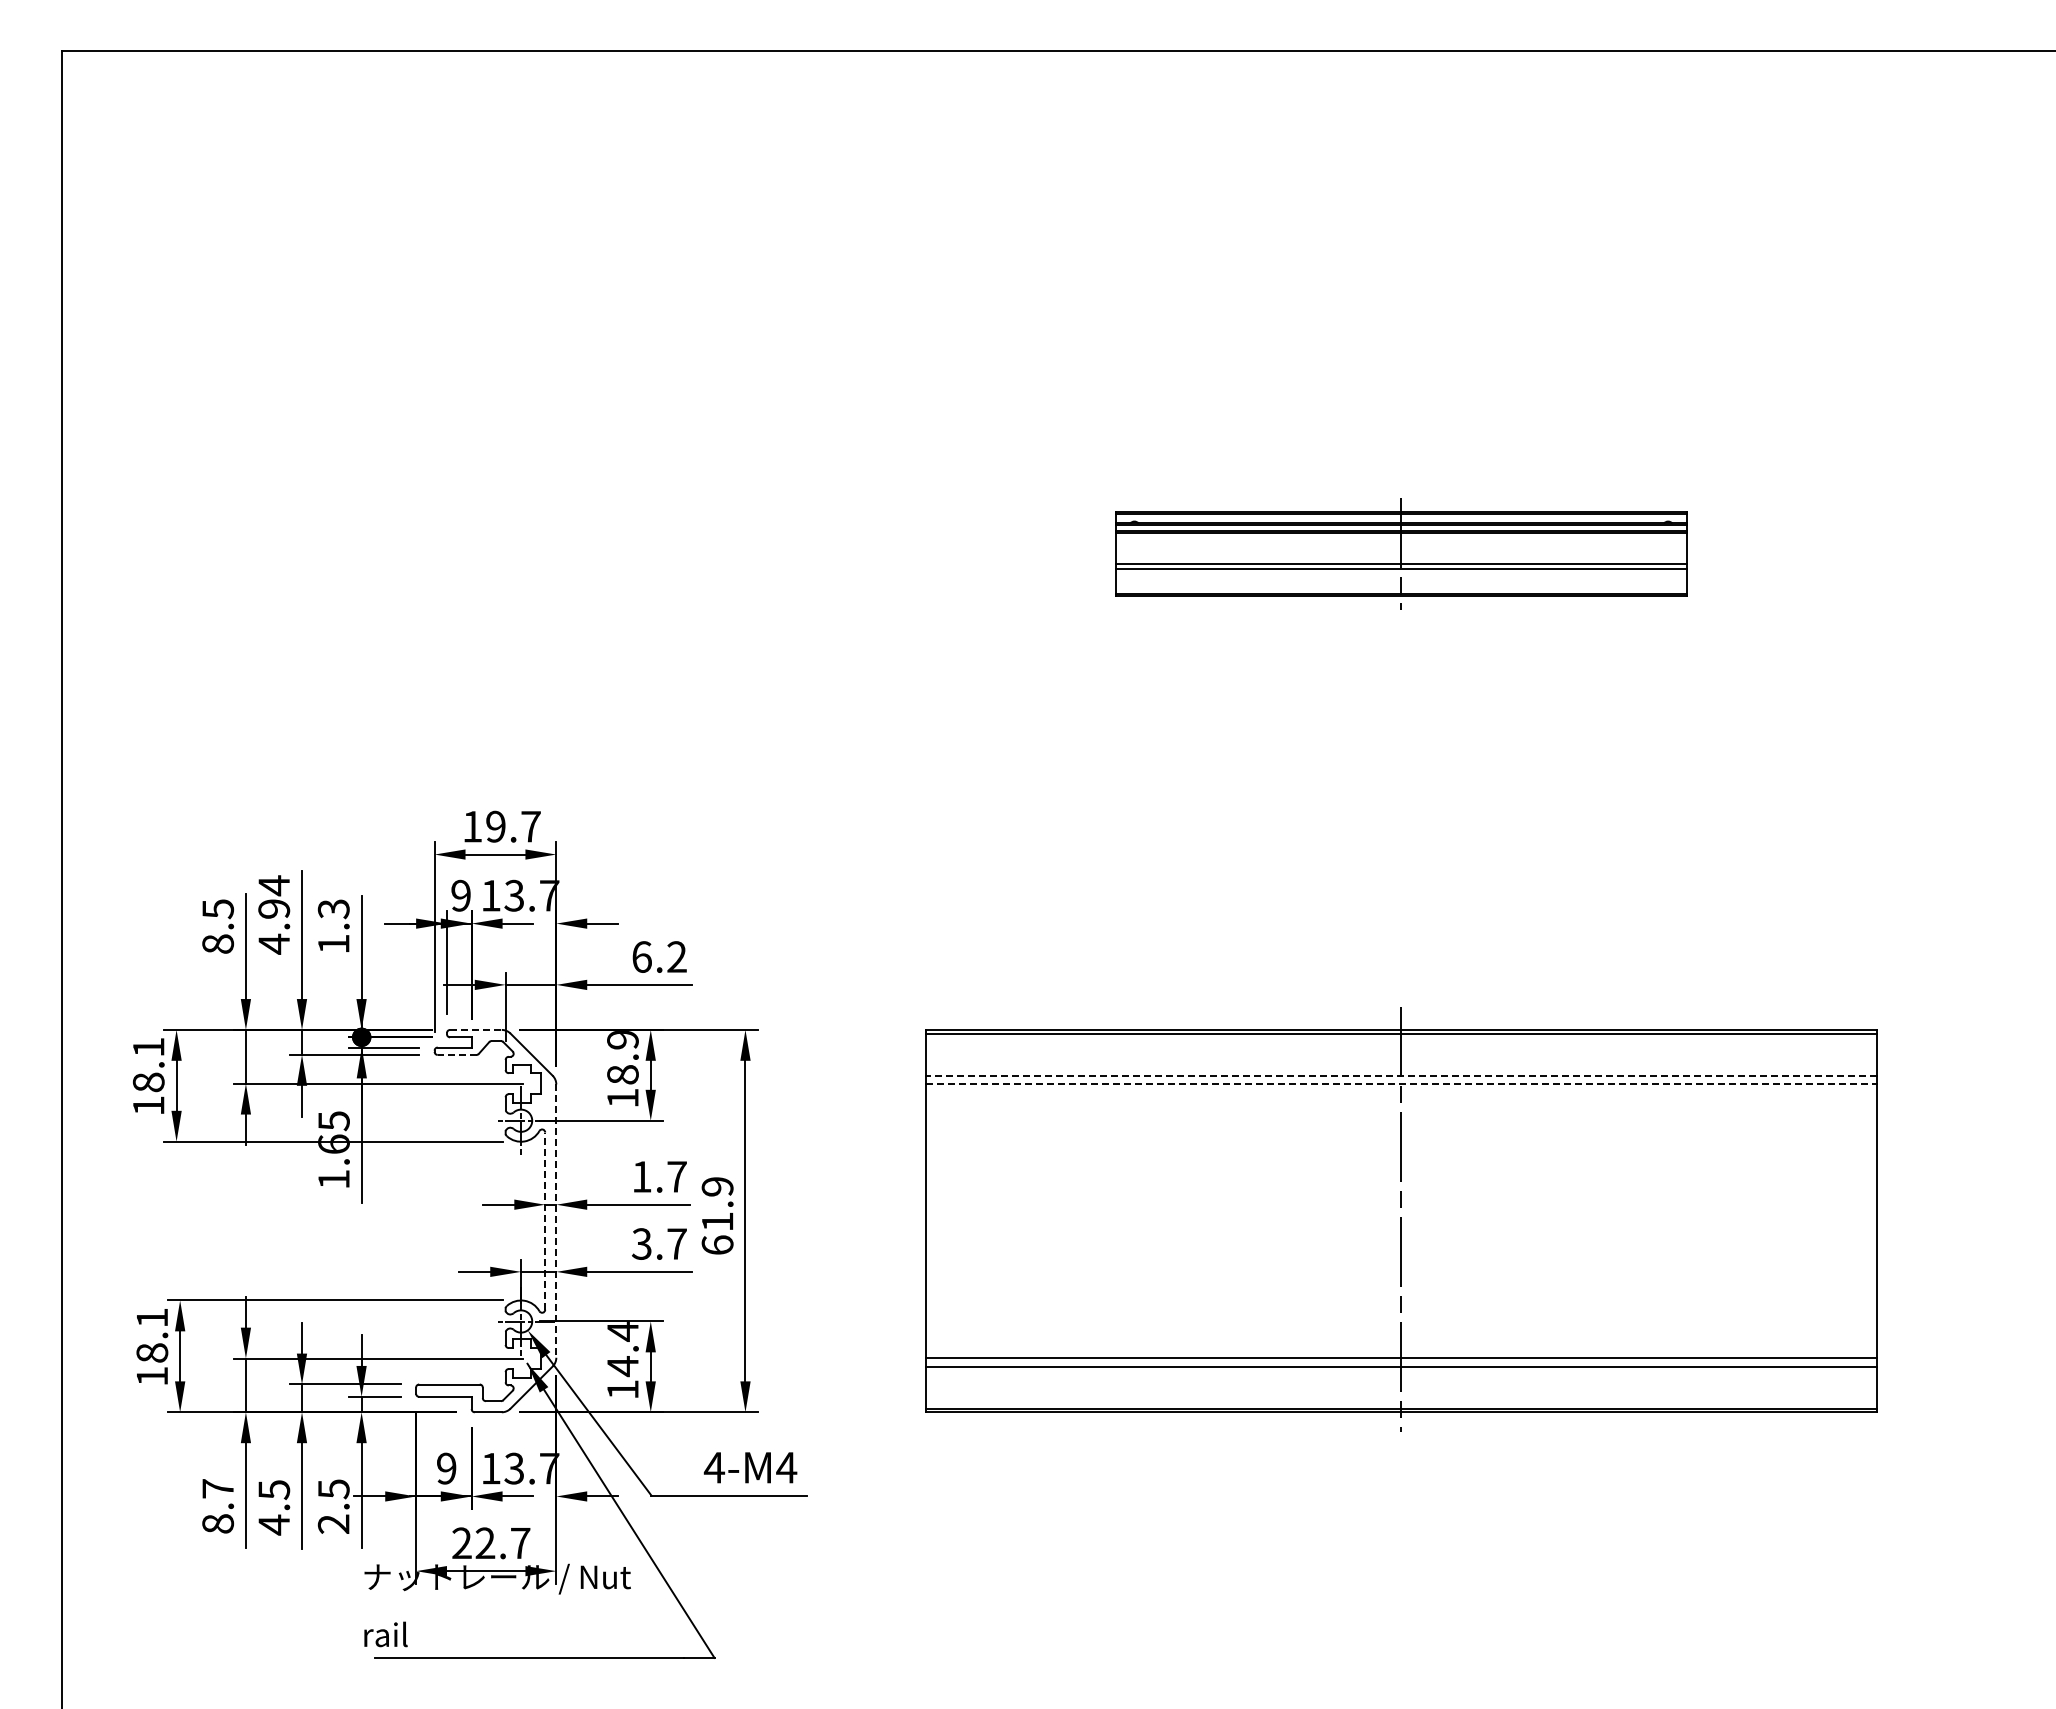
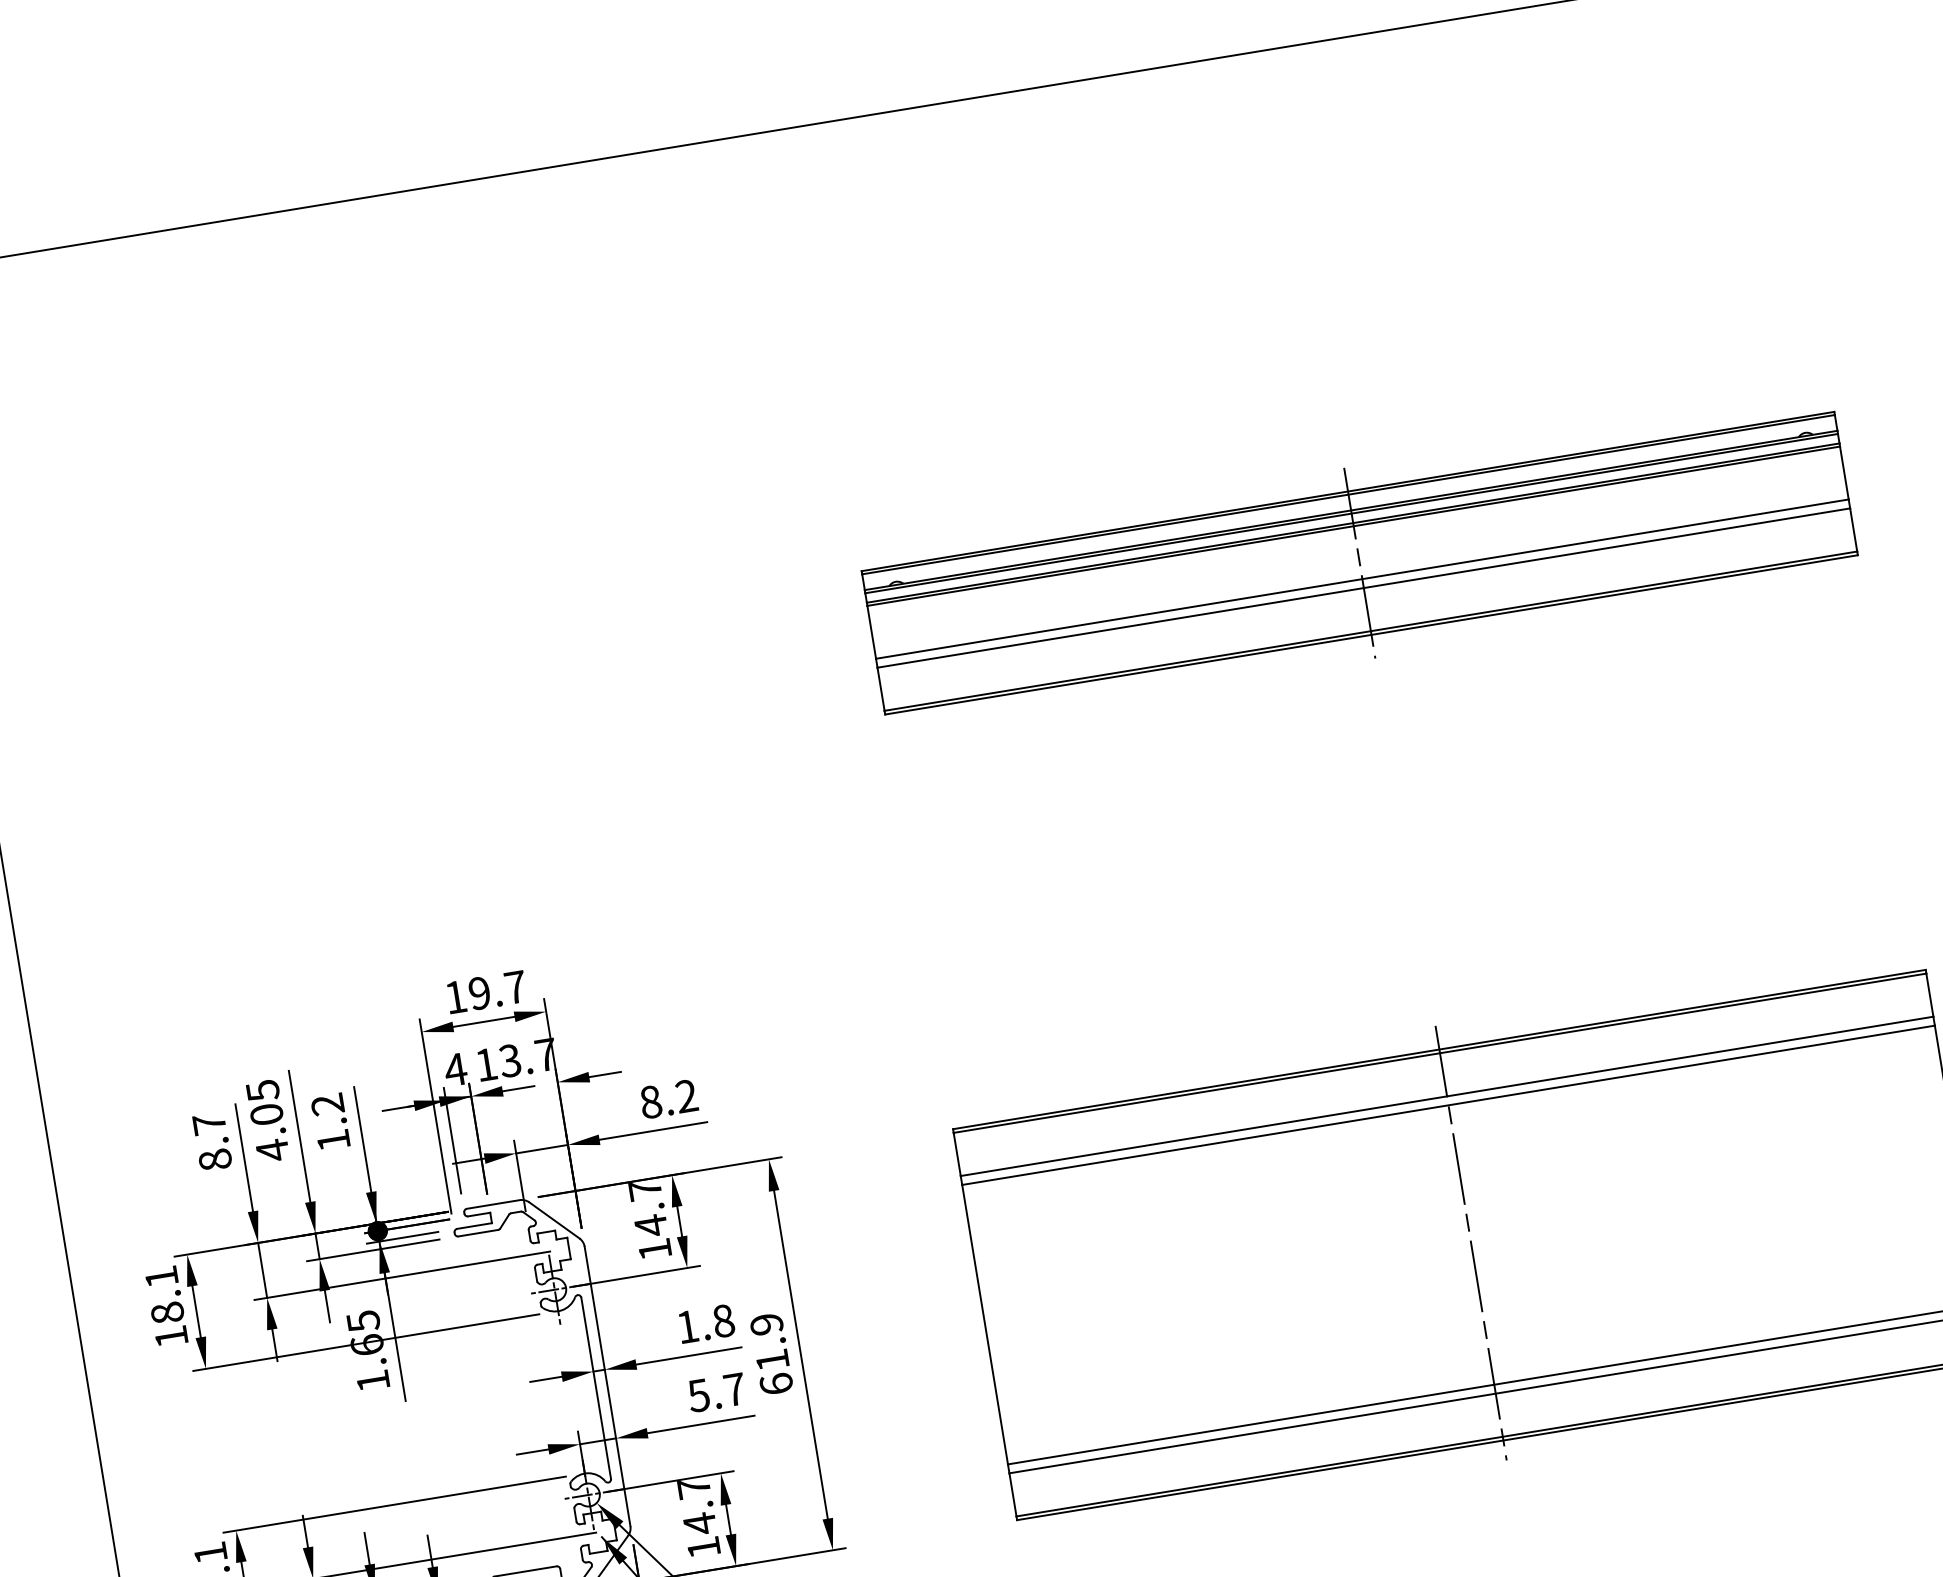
part: (1401, 554) -> (1360, 563), size x1.67
text: (460, 895) -> (455, 1069), 9 -> 4
text: (274, 896) -> (265, 1101), 4.94 -> 4.05
text: (218, 909) -> (209, 1124), 8.5 -> 8.7
text: (333, 909) -> (327, 1105), 1.3 -> 1.2
text: (641, 956) -> (650, 1101), 6.2 -> 8.2
line: (475, 1029) -> (492, 1204), dashed -> solid
line: (456, 1054) -> (477, 1232), dashed -> solid
text: (622, 1058) -> (647, 1209), 18.9 -> 14.7
line: (1401, 1075) -> (1447, 1096), dashed -> solid
line: (1401, 1084) -> (1448, 1105), dashed -> solid
text: (676, 1176) -> (722, 1320), 1.7 -> 1.8
line: (545, 1221) -> (596, 1388), dashed -> solid
line: (556, 1221) -> (607, 1386), dashed -> solid
text: (641, 1243) -> (698, 1395), 3.7 -> 5.7
text: (622, 1331) -> (693, 1488), 14.4 -> 14.7

